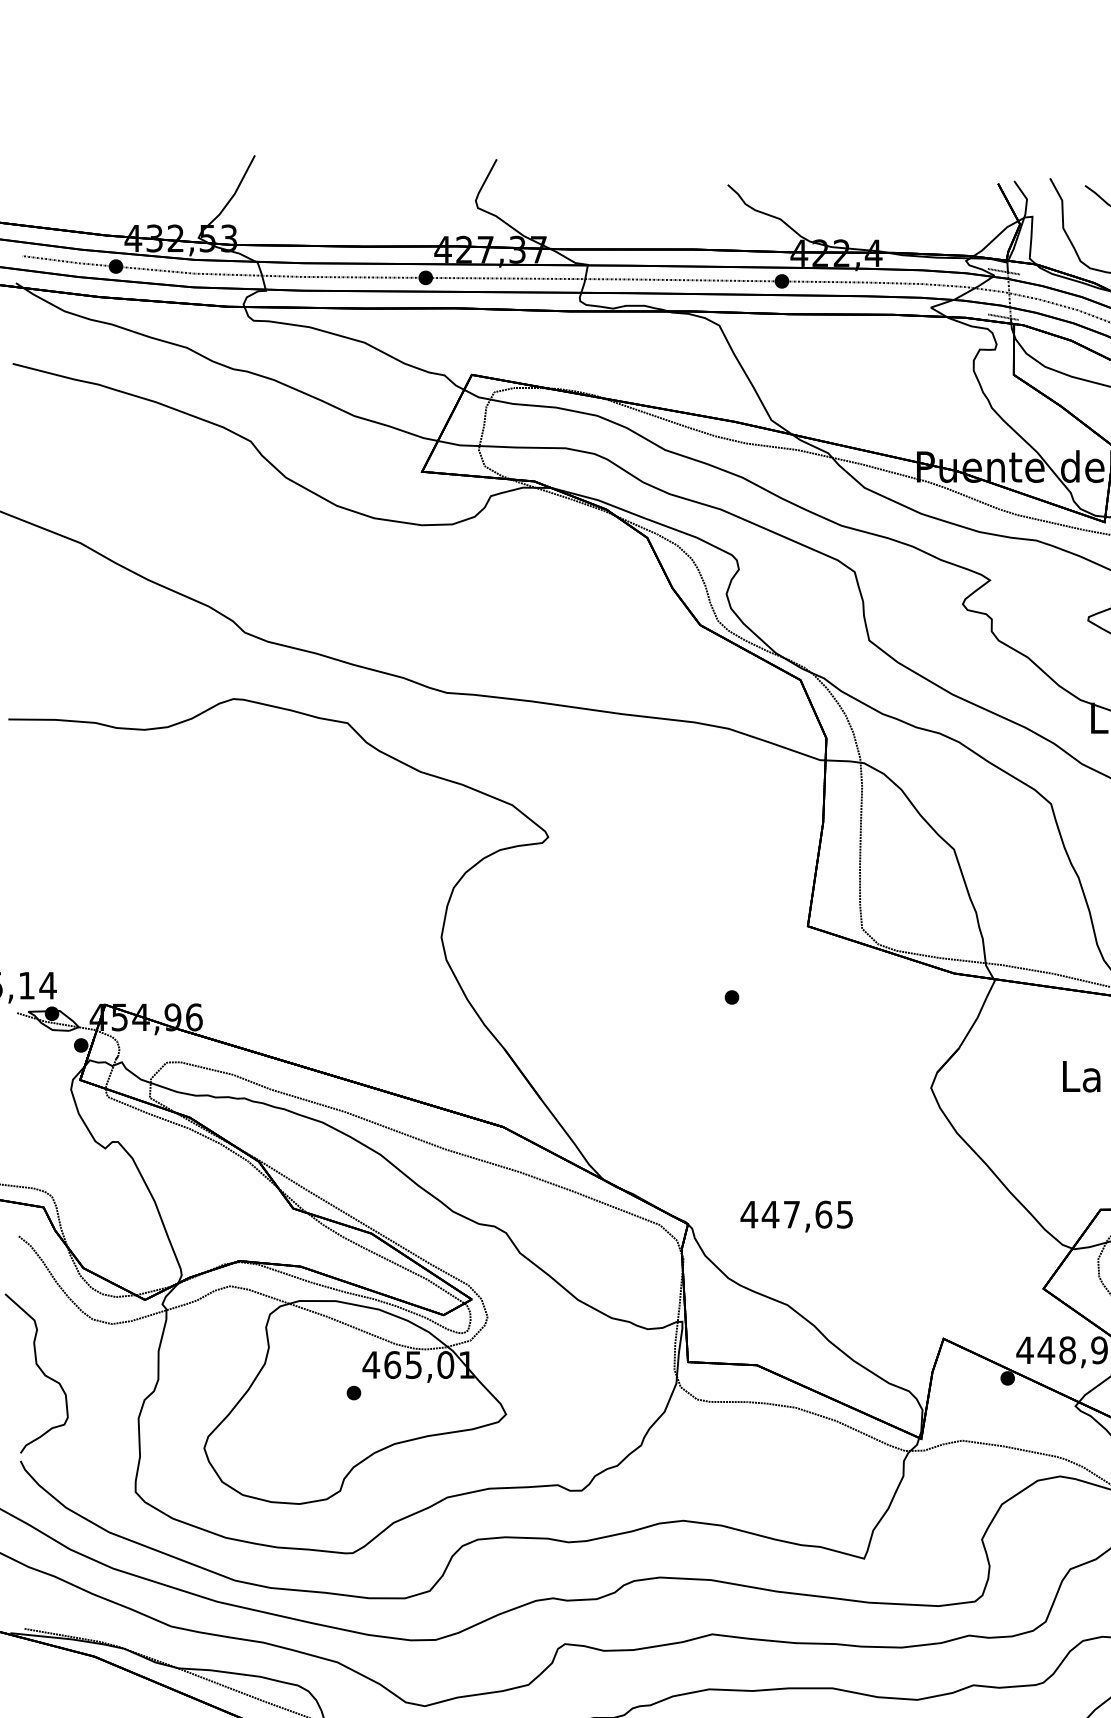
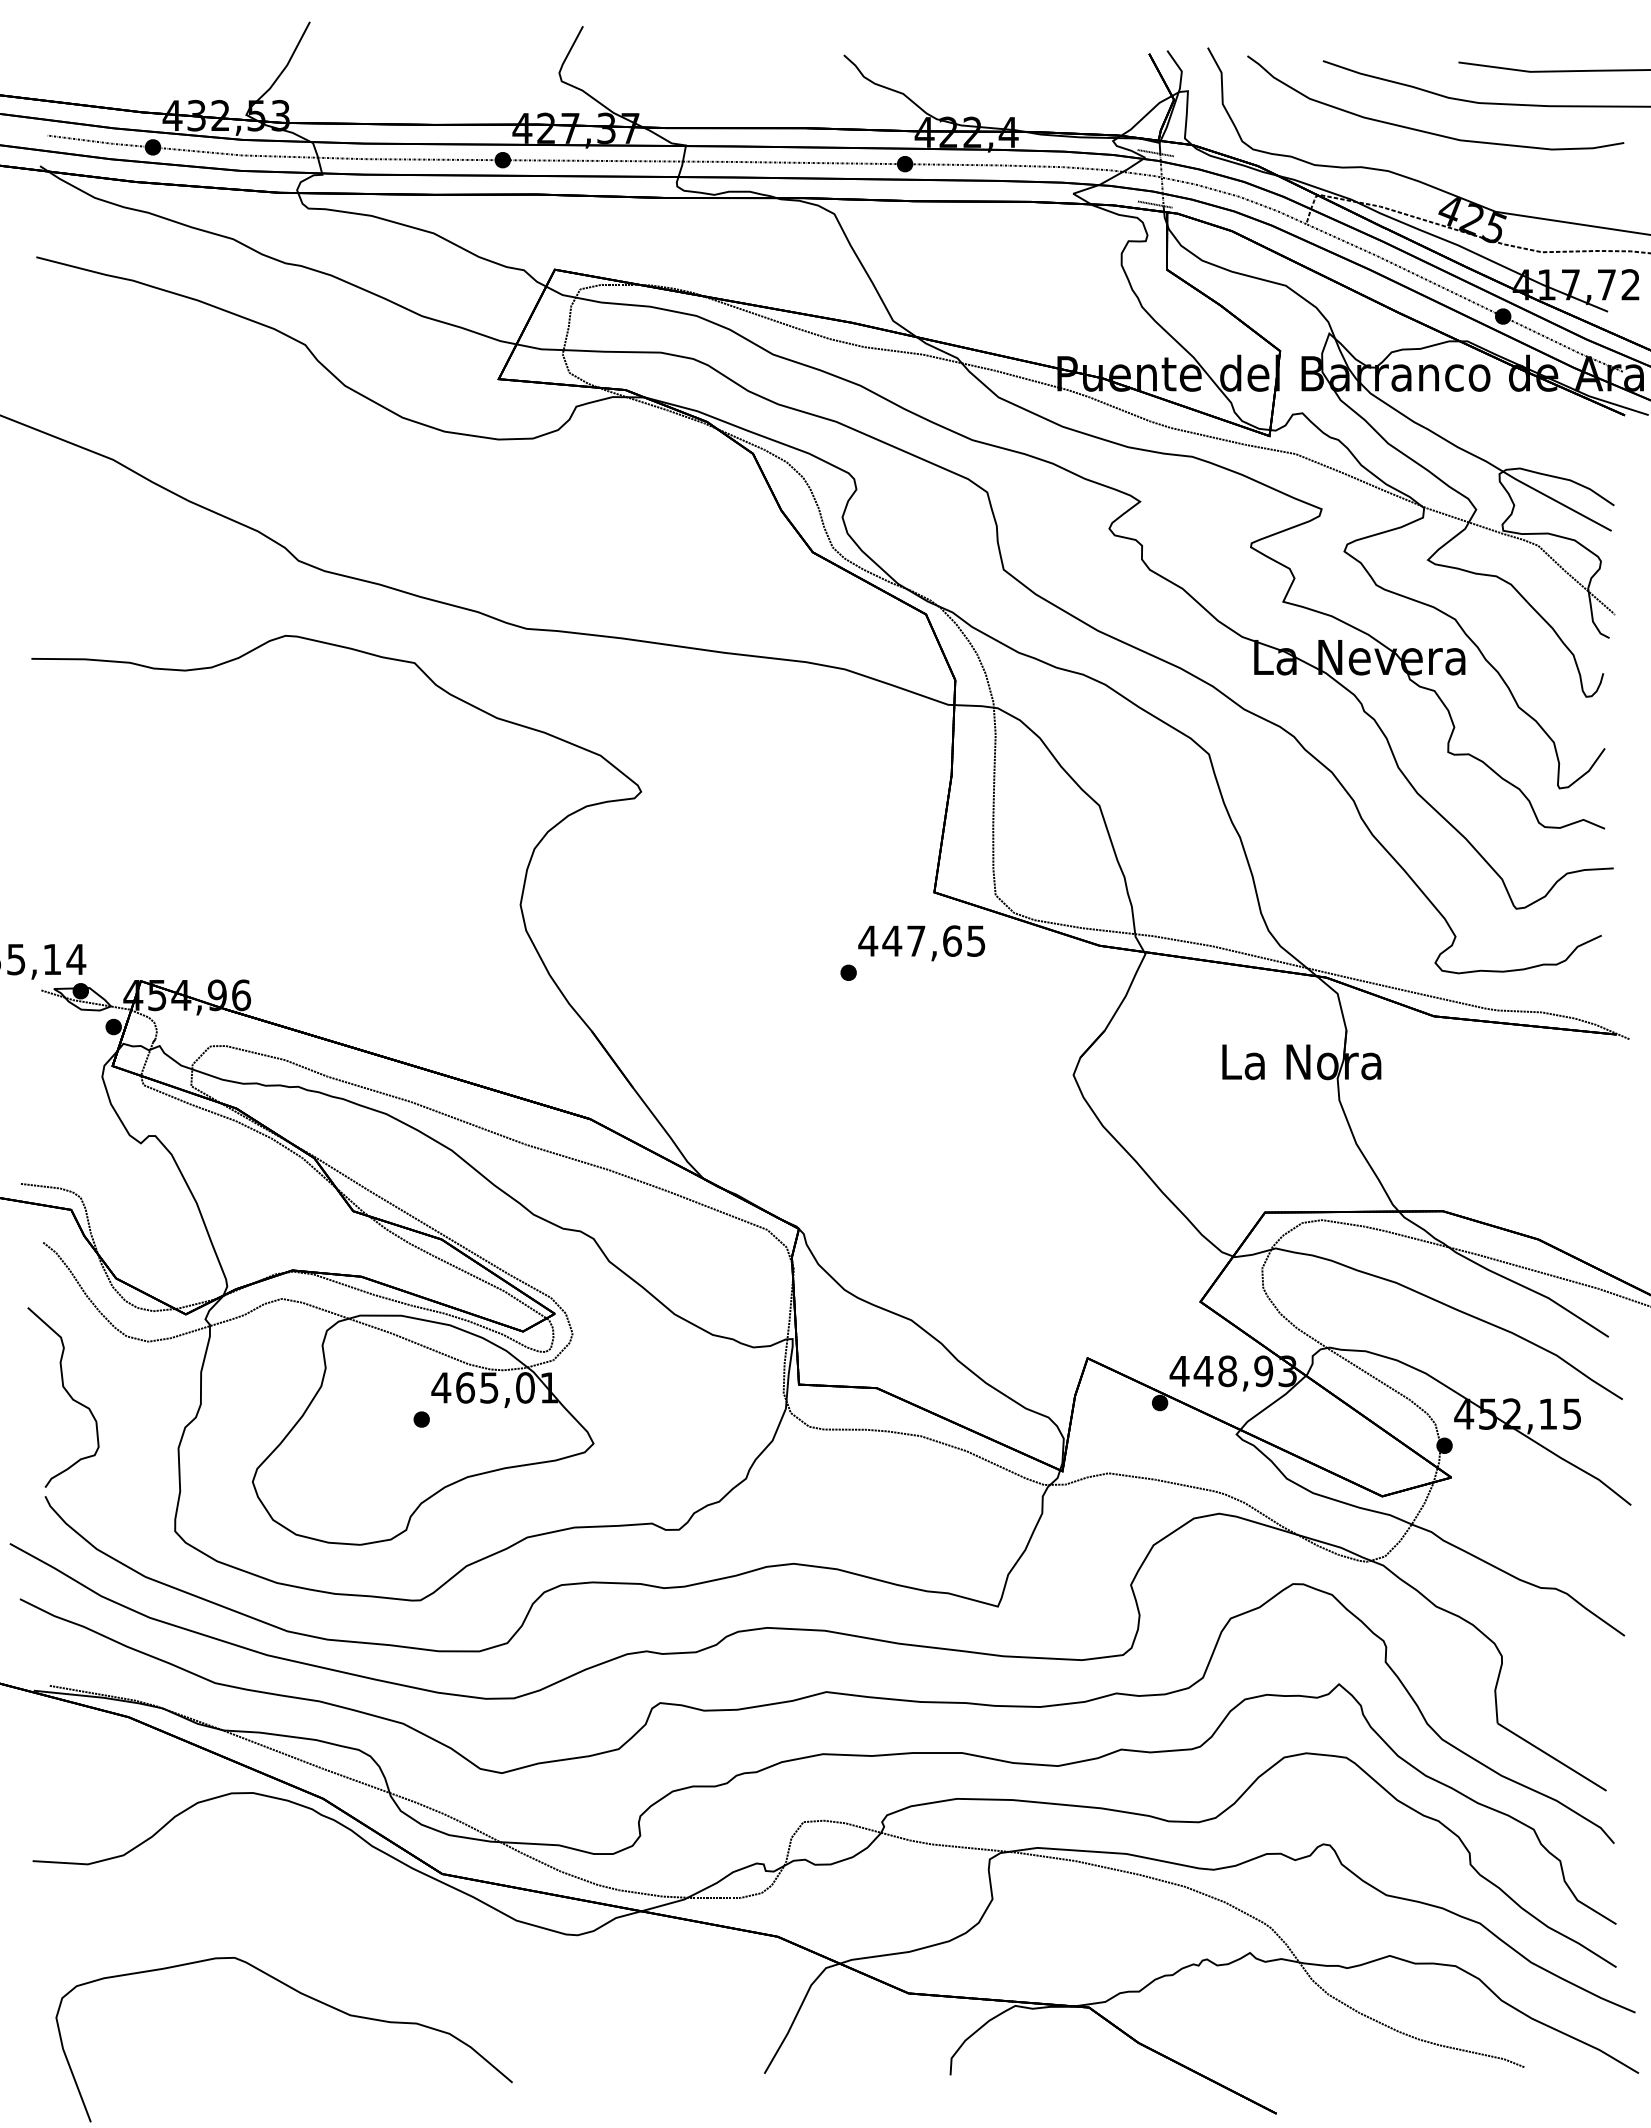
text: (796, 1216) -> (921, 943), moved

